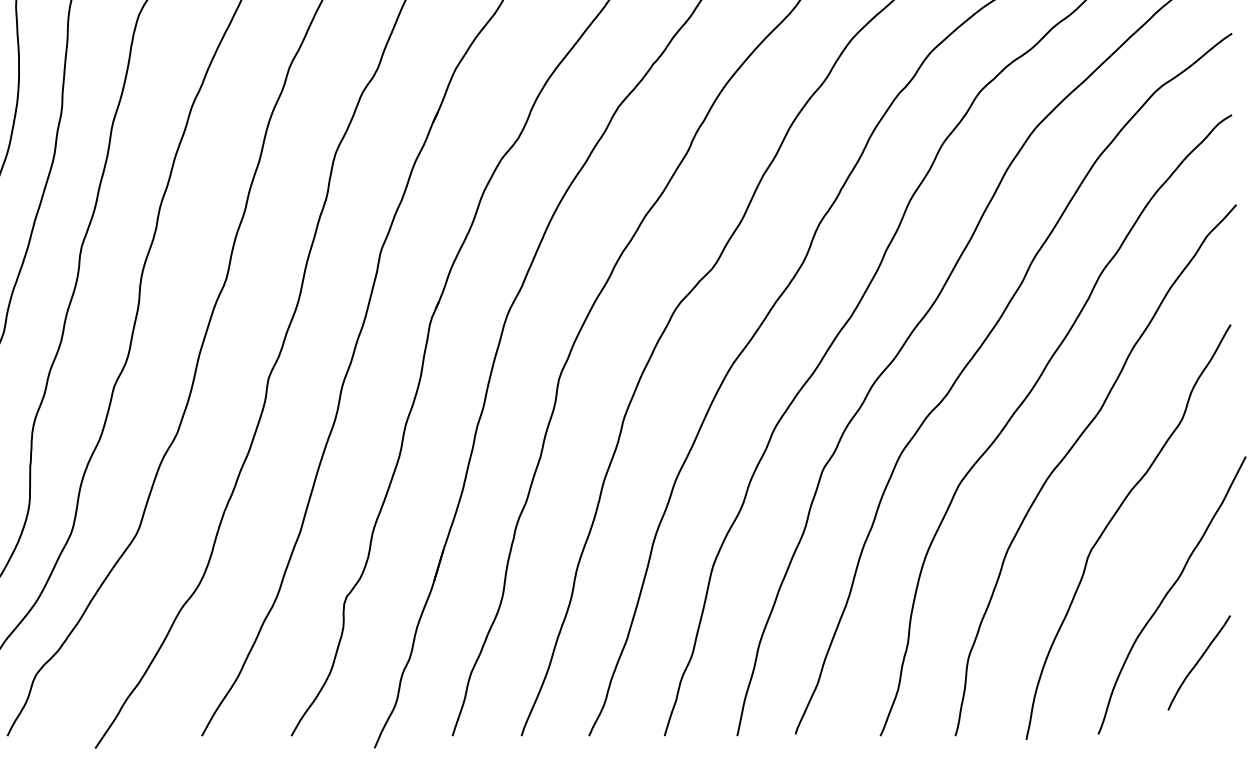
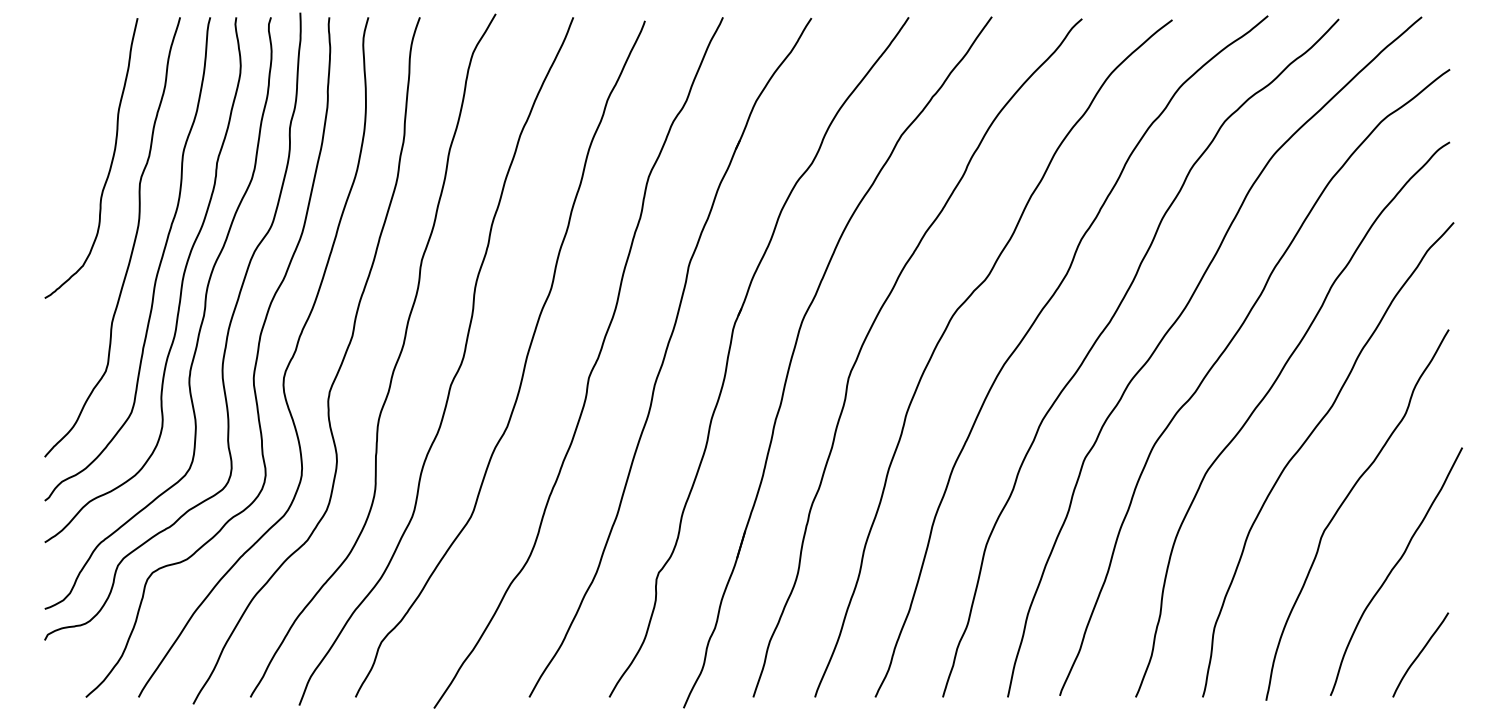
curve: (1199, 662) -> (1420, 654), moved

